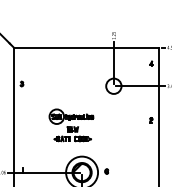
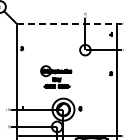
line: (87, 47) -> (67, 23), solid -> dashed

